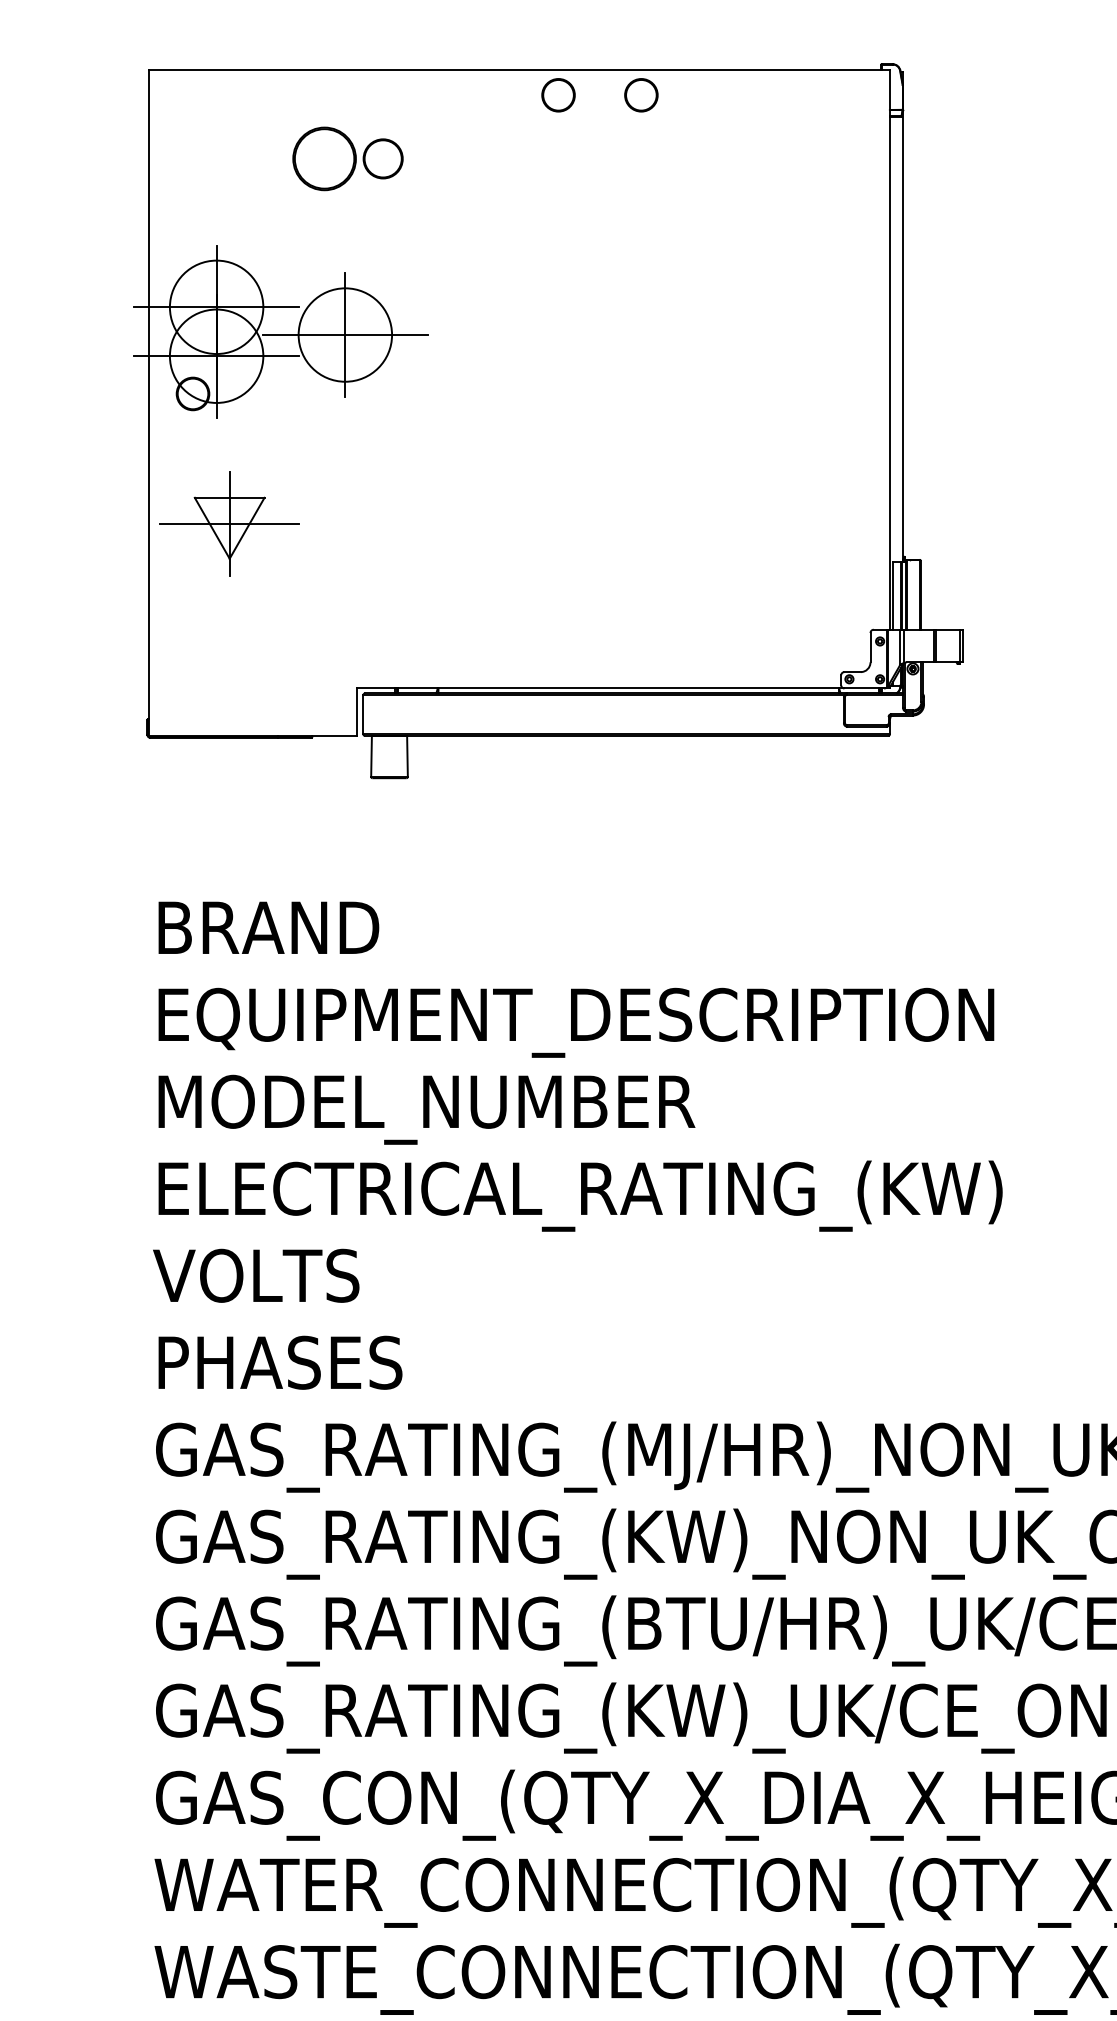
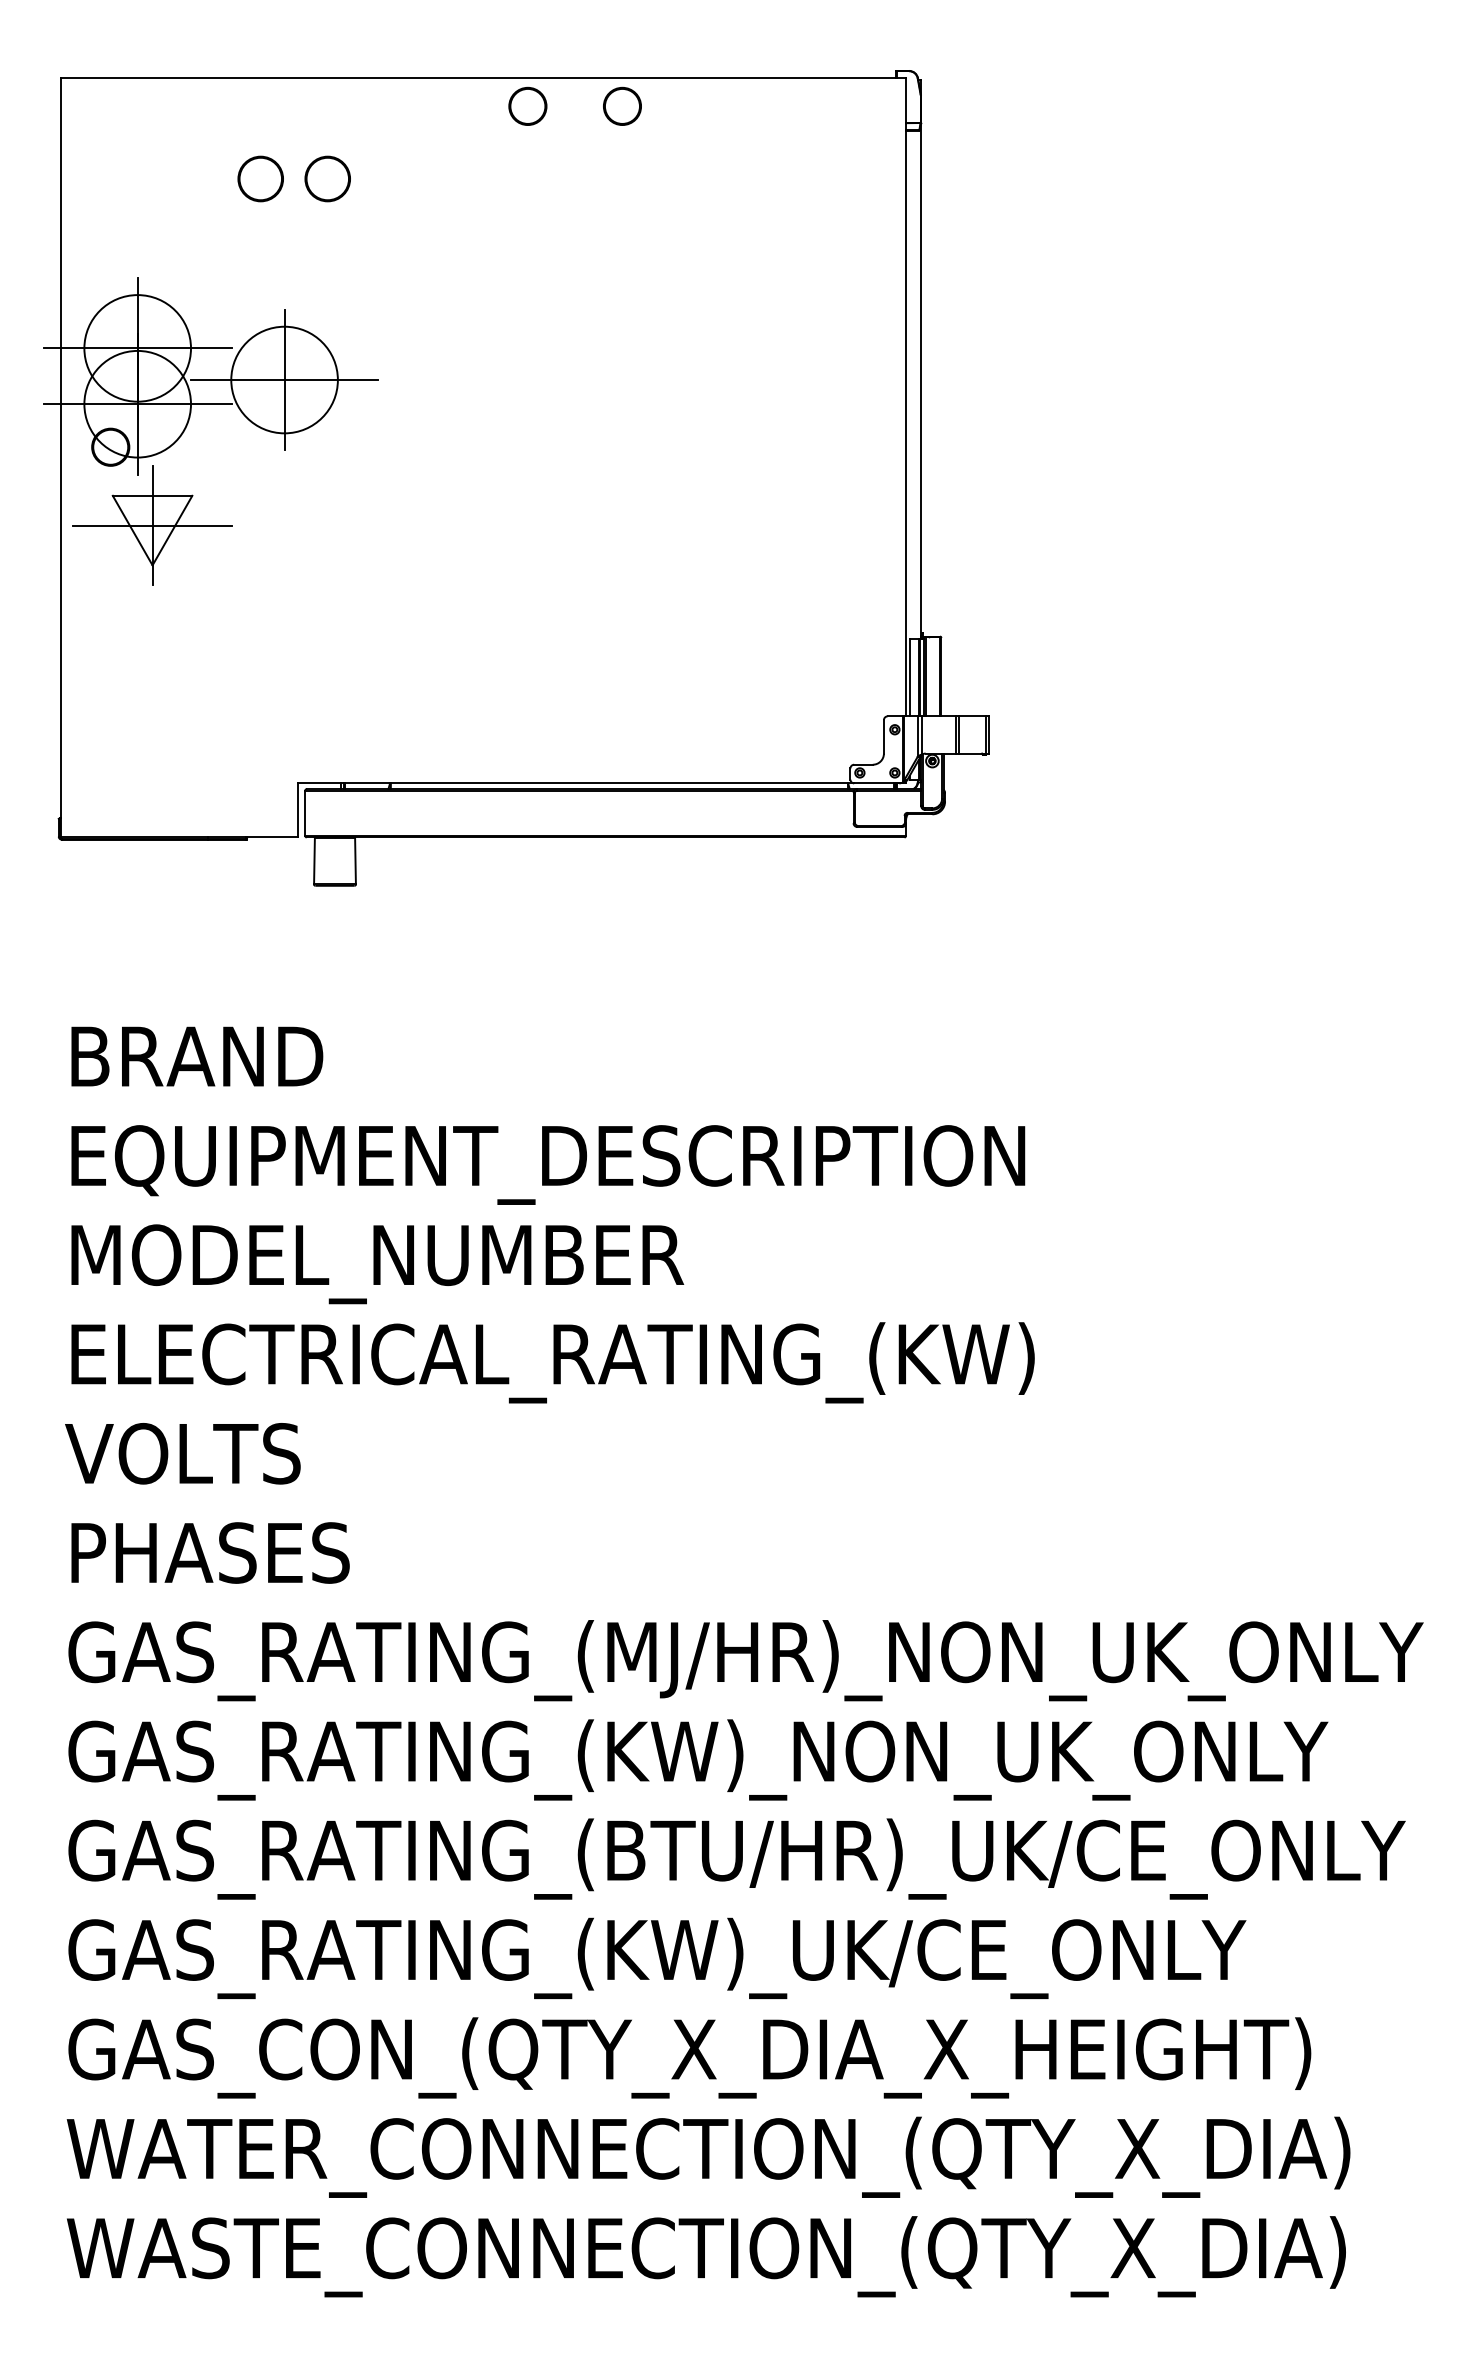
part: (324, 158) -> (260, 178), size x0.62
part: (229, 523) -> (152, 525), moved

